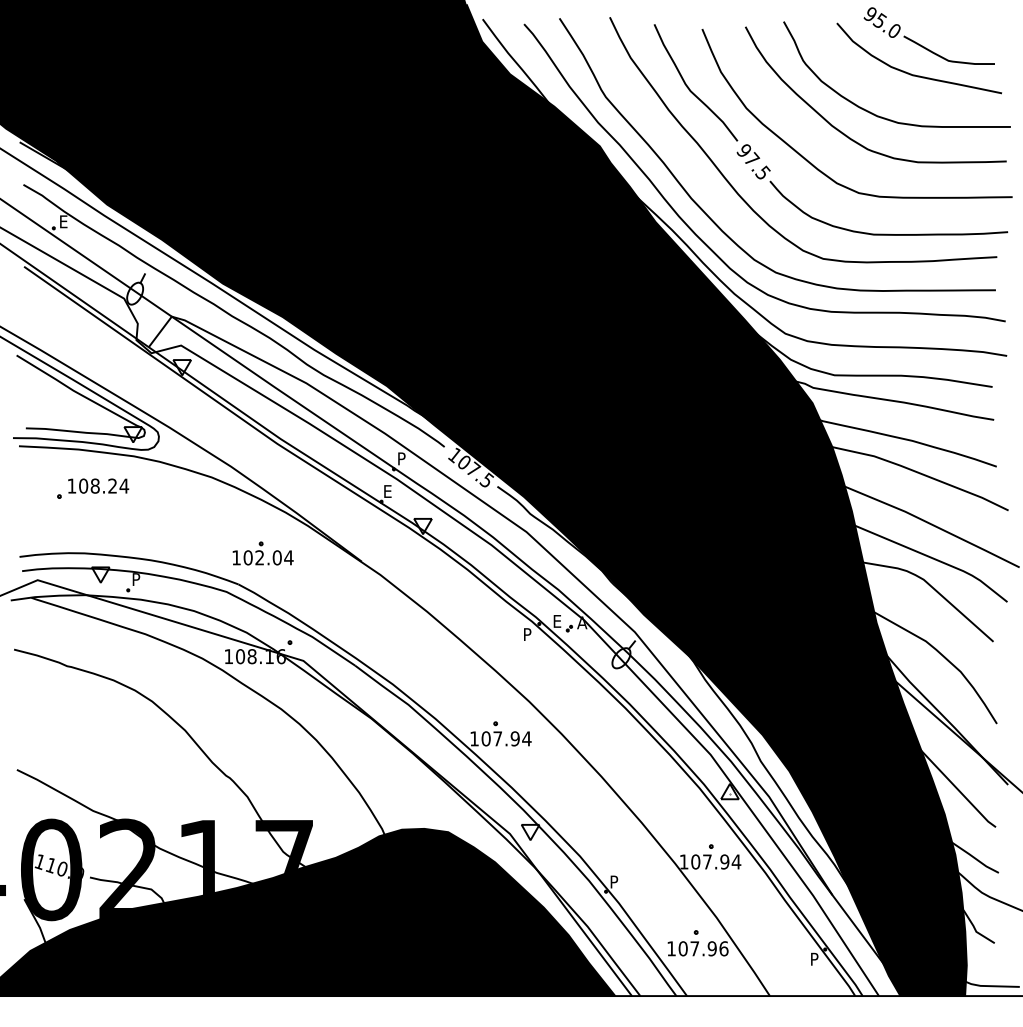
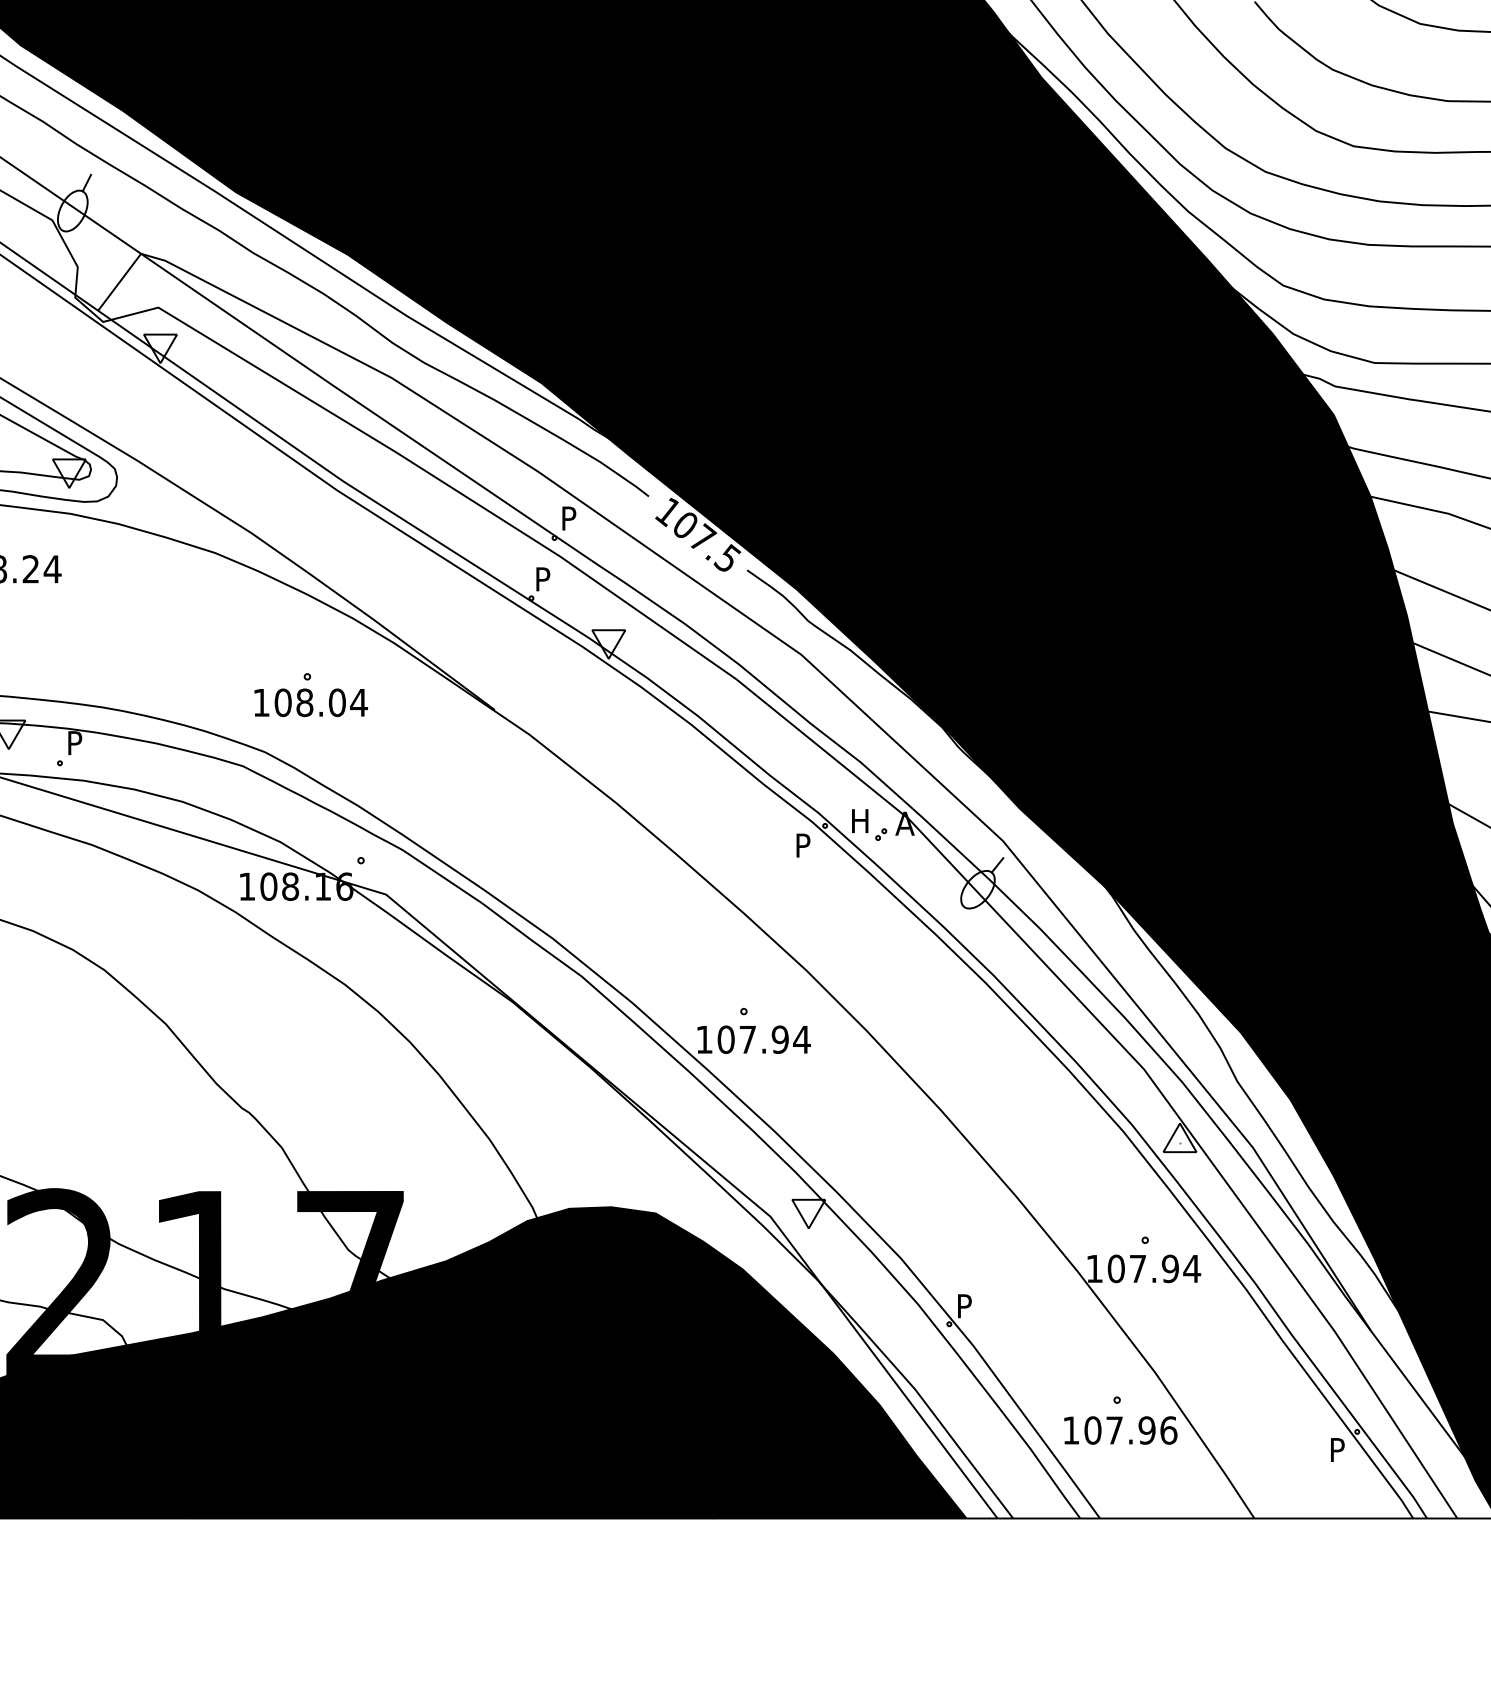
text: (388, 491) -> (544, 579), E -> P
text: (259, 557) -> (304, 702), 102.04 -> 108.04
text: (558, 621) -> (860, 821), E -> H

